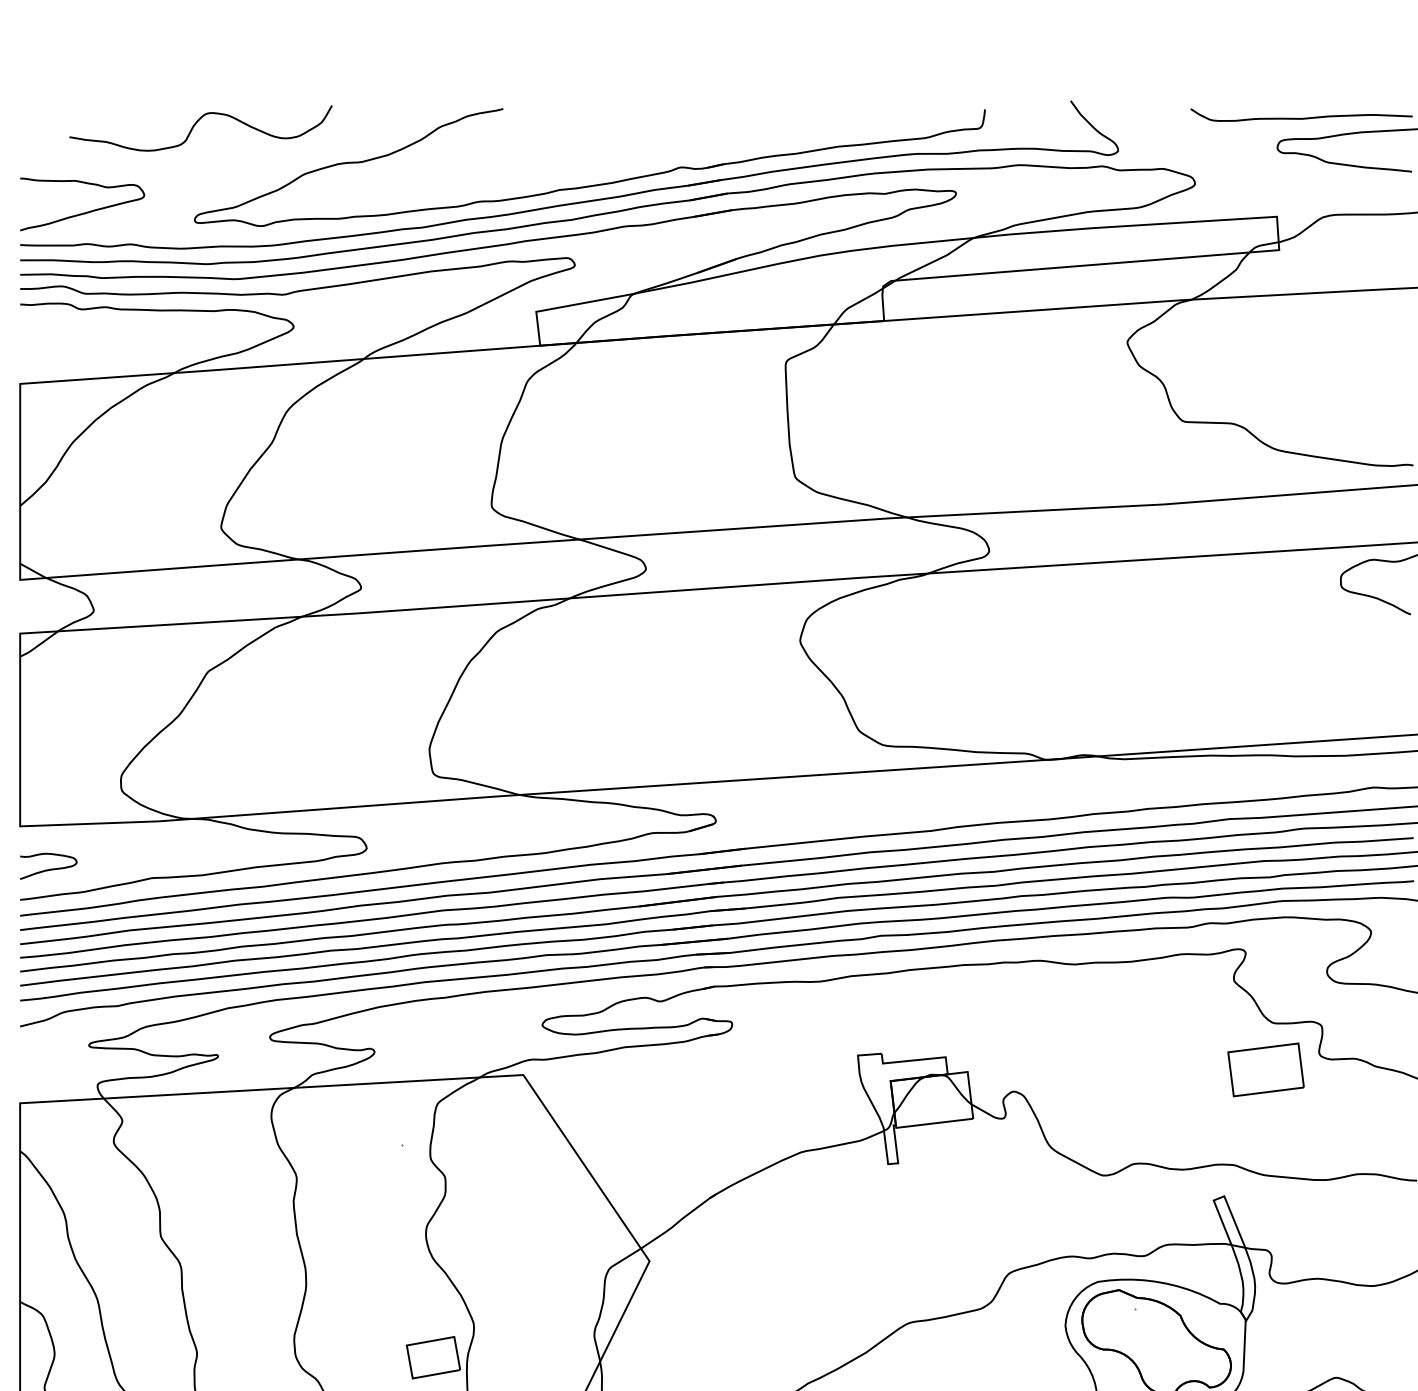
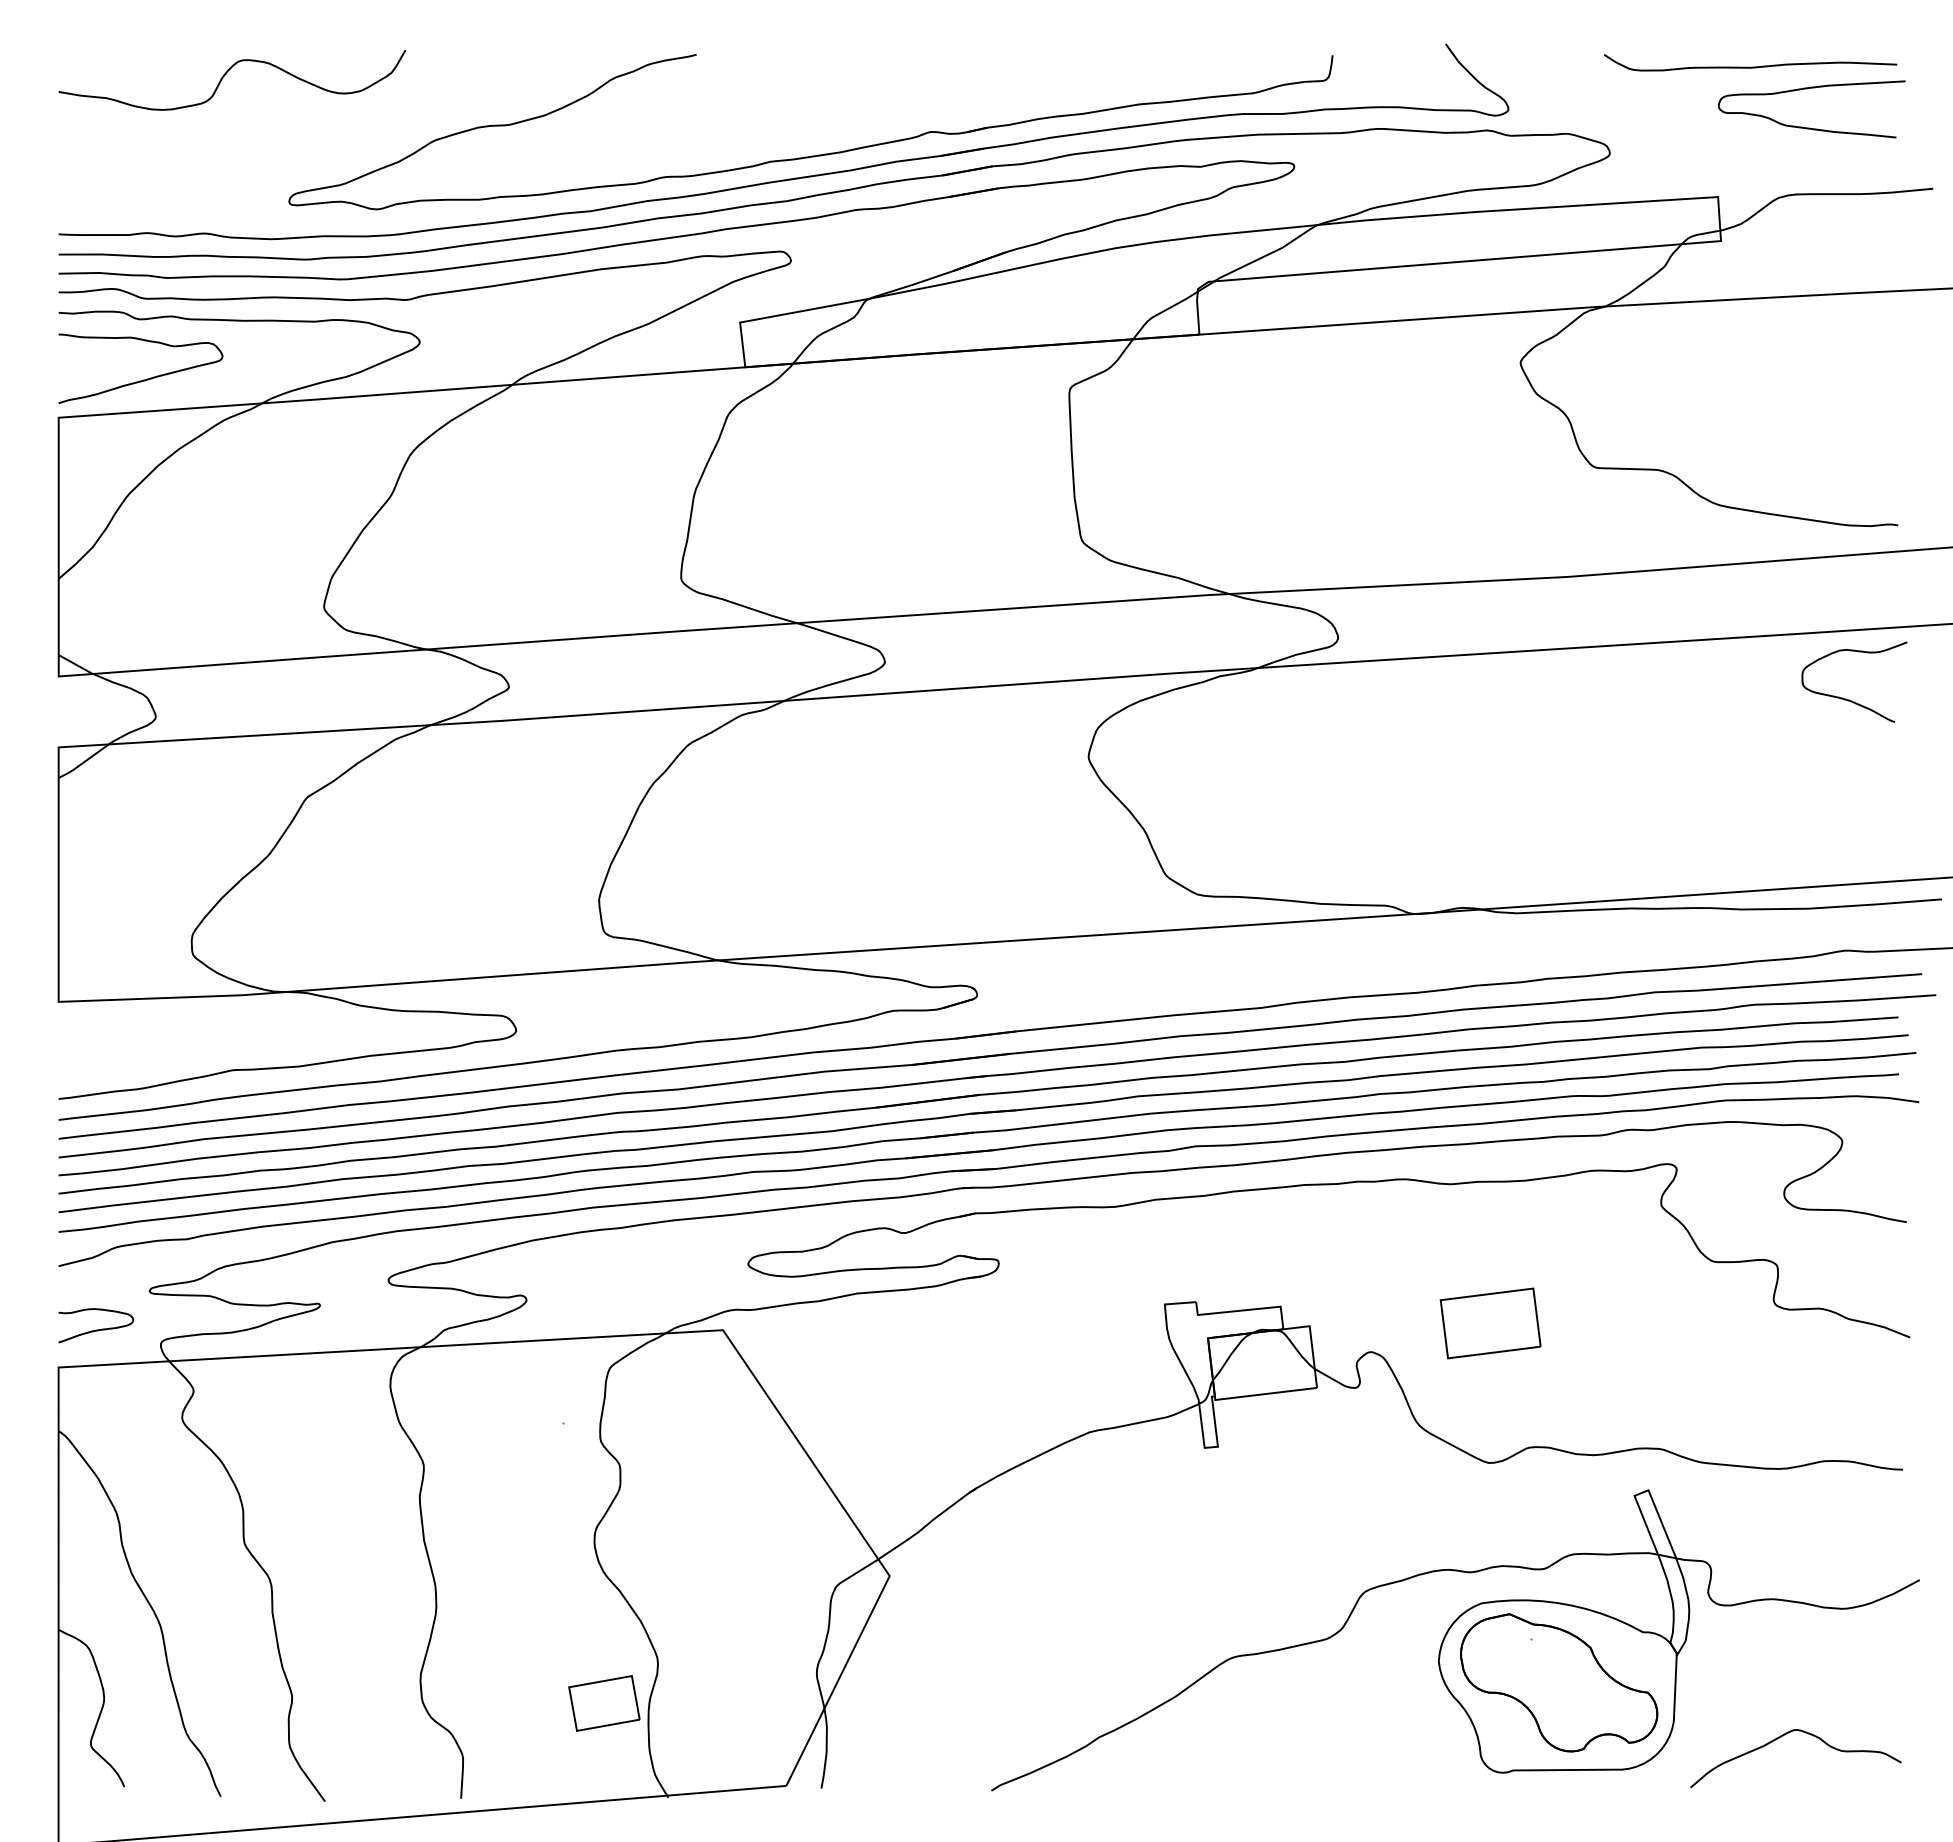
curve: (196, 123) -> (226, 74), moved
curve: (84, 212) -> (143, 379), moved
curve: (48, 869) -> (96, 1329), moved
part: (1265, 1069) -> (1490, 1323), moved

